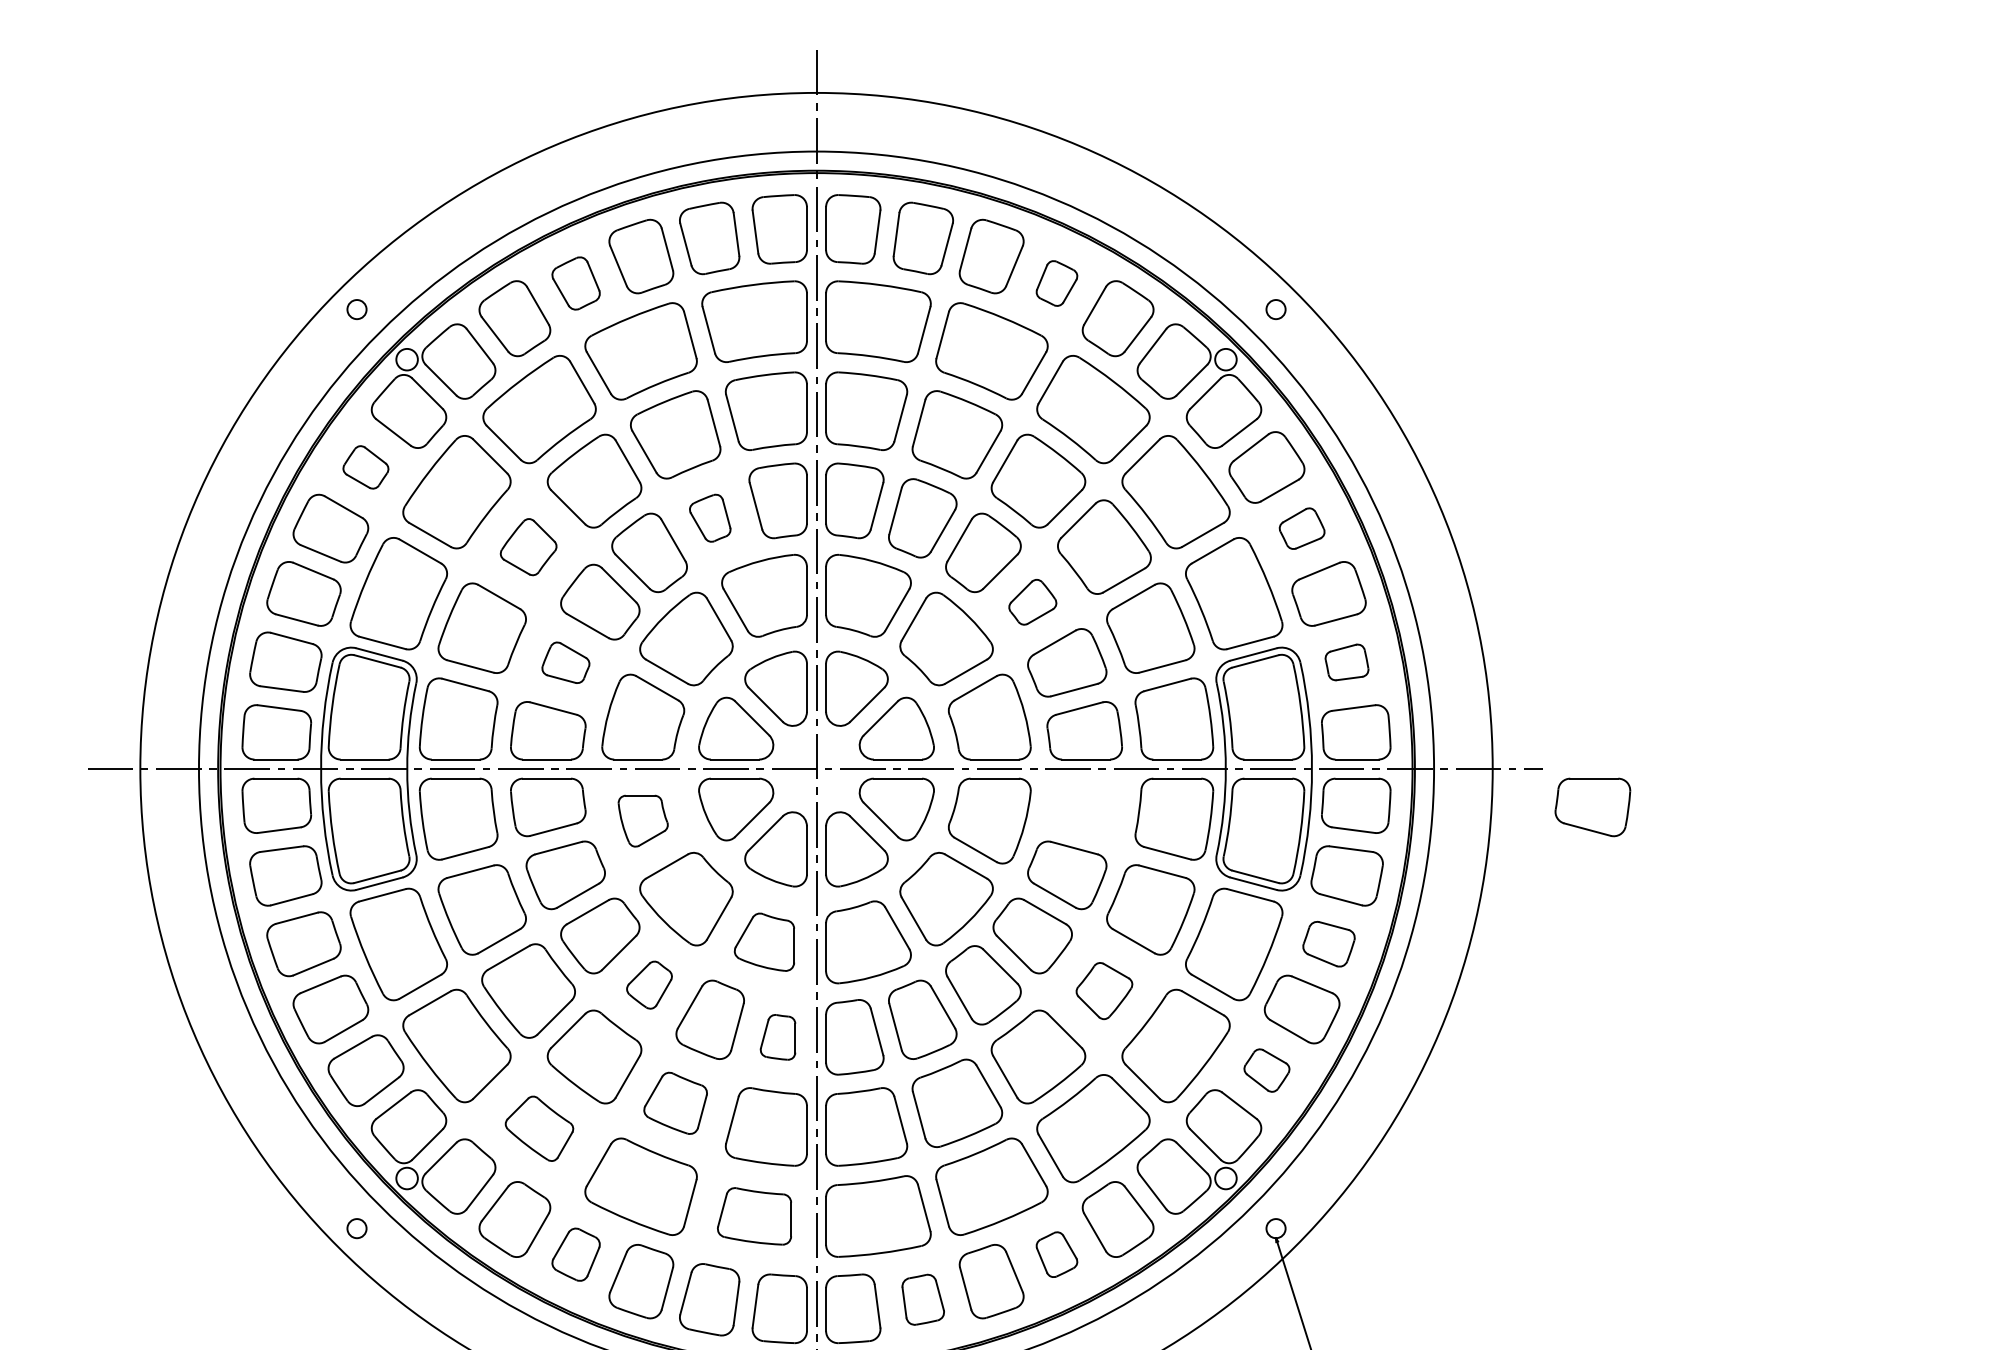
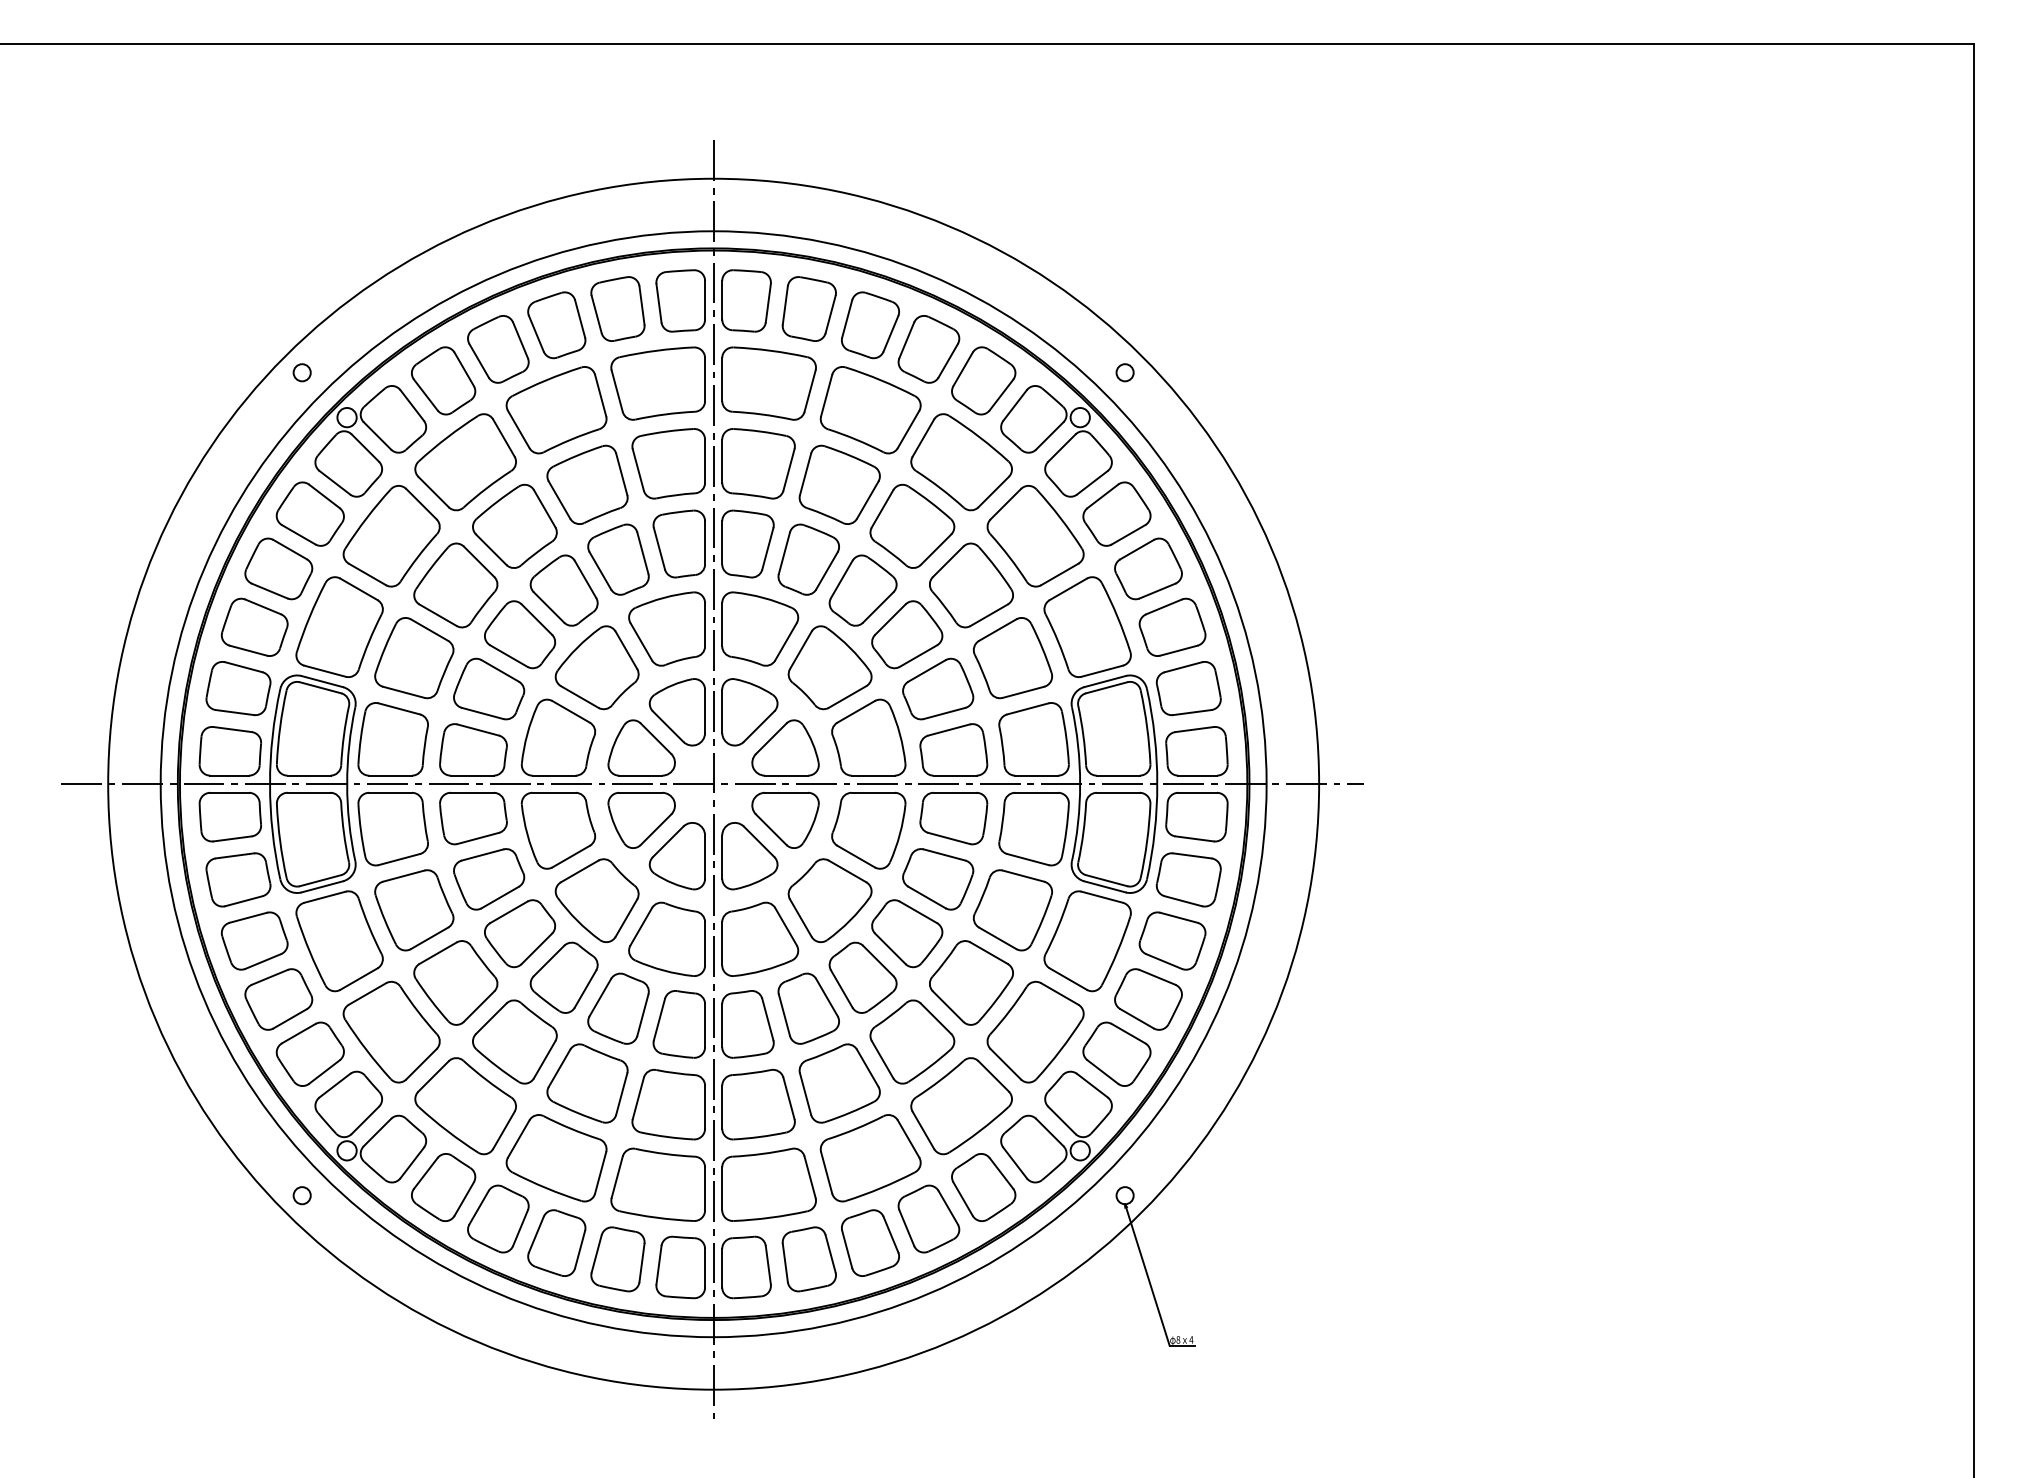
part: (576, 283) -> (498, 349), size x1.43
part: (1056, 283) -> (928, 349), size x1.67
part: (365, 466) -> (309, 513), size x1.67
part: (710, 518) -> (618, 559), size x1.67
part: (1302, 528) -> (1148, 568), size x1.67
part: (528, 547) -> (455, 585), size x1.67
part: (1033, 601) -> (907, 634), size x1.67
part: (566, 662) -> (489, 688), size x1.67
part: (1346, 662) -> (1188, 688), size x1.67
part: (1592, 807) -> (953, 818), moved
part: (643, 820) -> (558, 830), size x1.67
part: (763, 941) -> (666, 938), size x1.43
part: (1328, 943) -> (1172, 940), size x1.43
part: (648, 984) -> (563, 977), size x1.67
part: (1104, 990) -> (971, 982), size x1.67
part: (777, 1037) -> (678, 1024), size x1.67
part: (1266, 1069) -> (1116, 1053), size x1.67
part: (675, 1103) -> (587, 1083), size x1.43
part: (539, 1129) -> (465, 1106), size x1.67
part: (753, 1216) -> (657, 1184), size x1.43
part: (576, 1254) -> (498, 1218), size x1.43
part: (1056, 1254) -> (928, 1218), size x1.67
part: (922, 1299) -> (808, 1259), size x1.43

